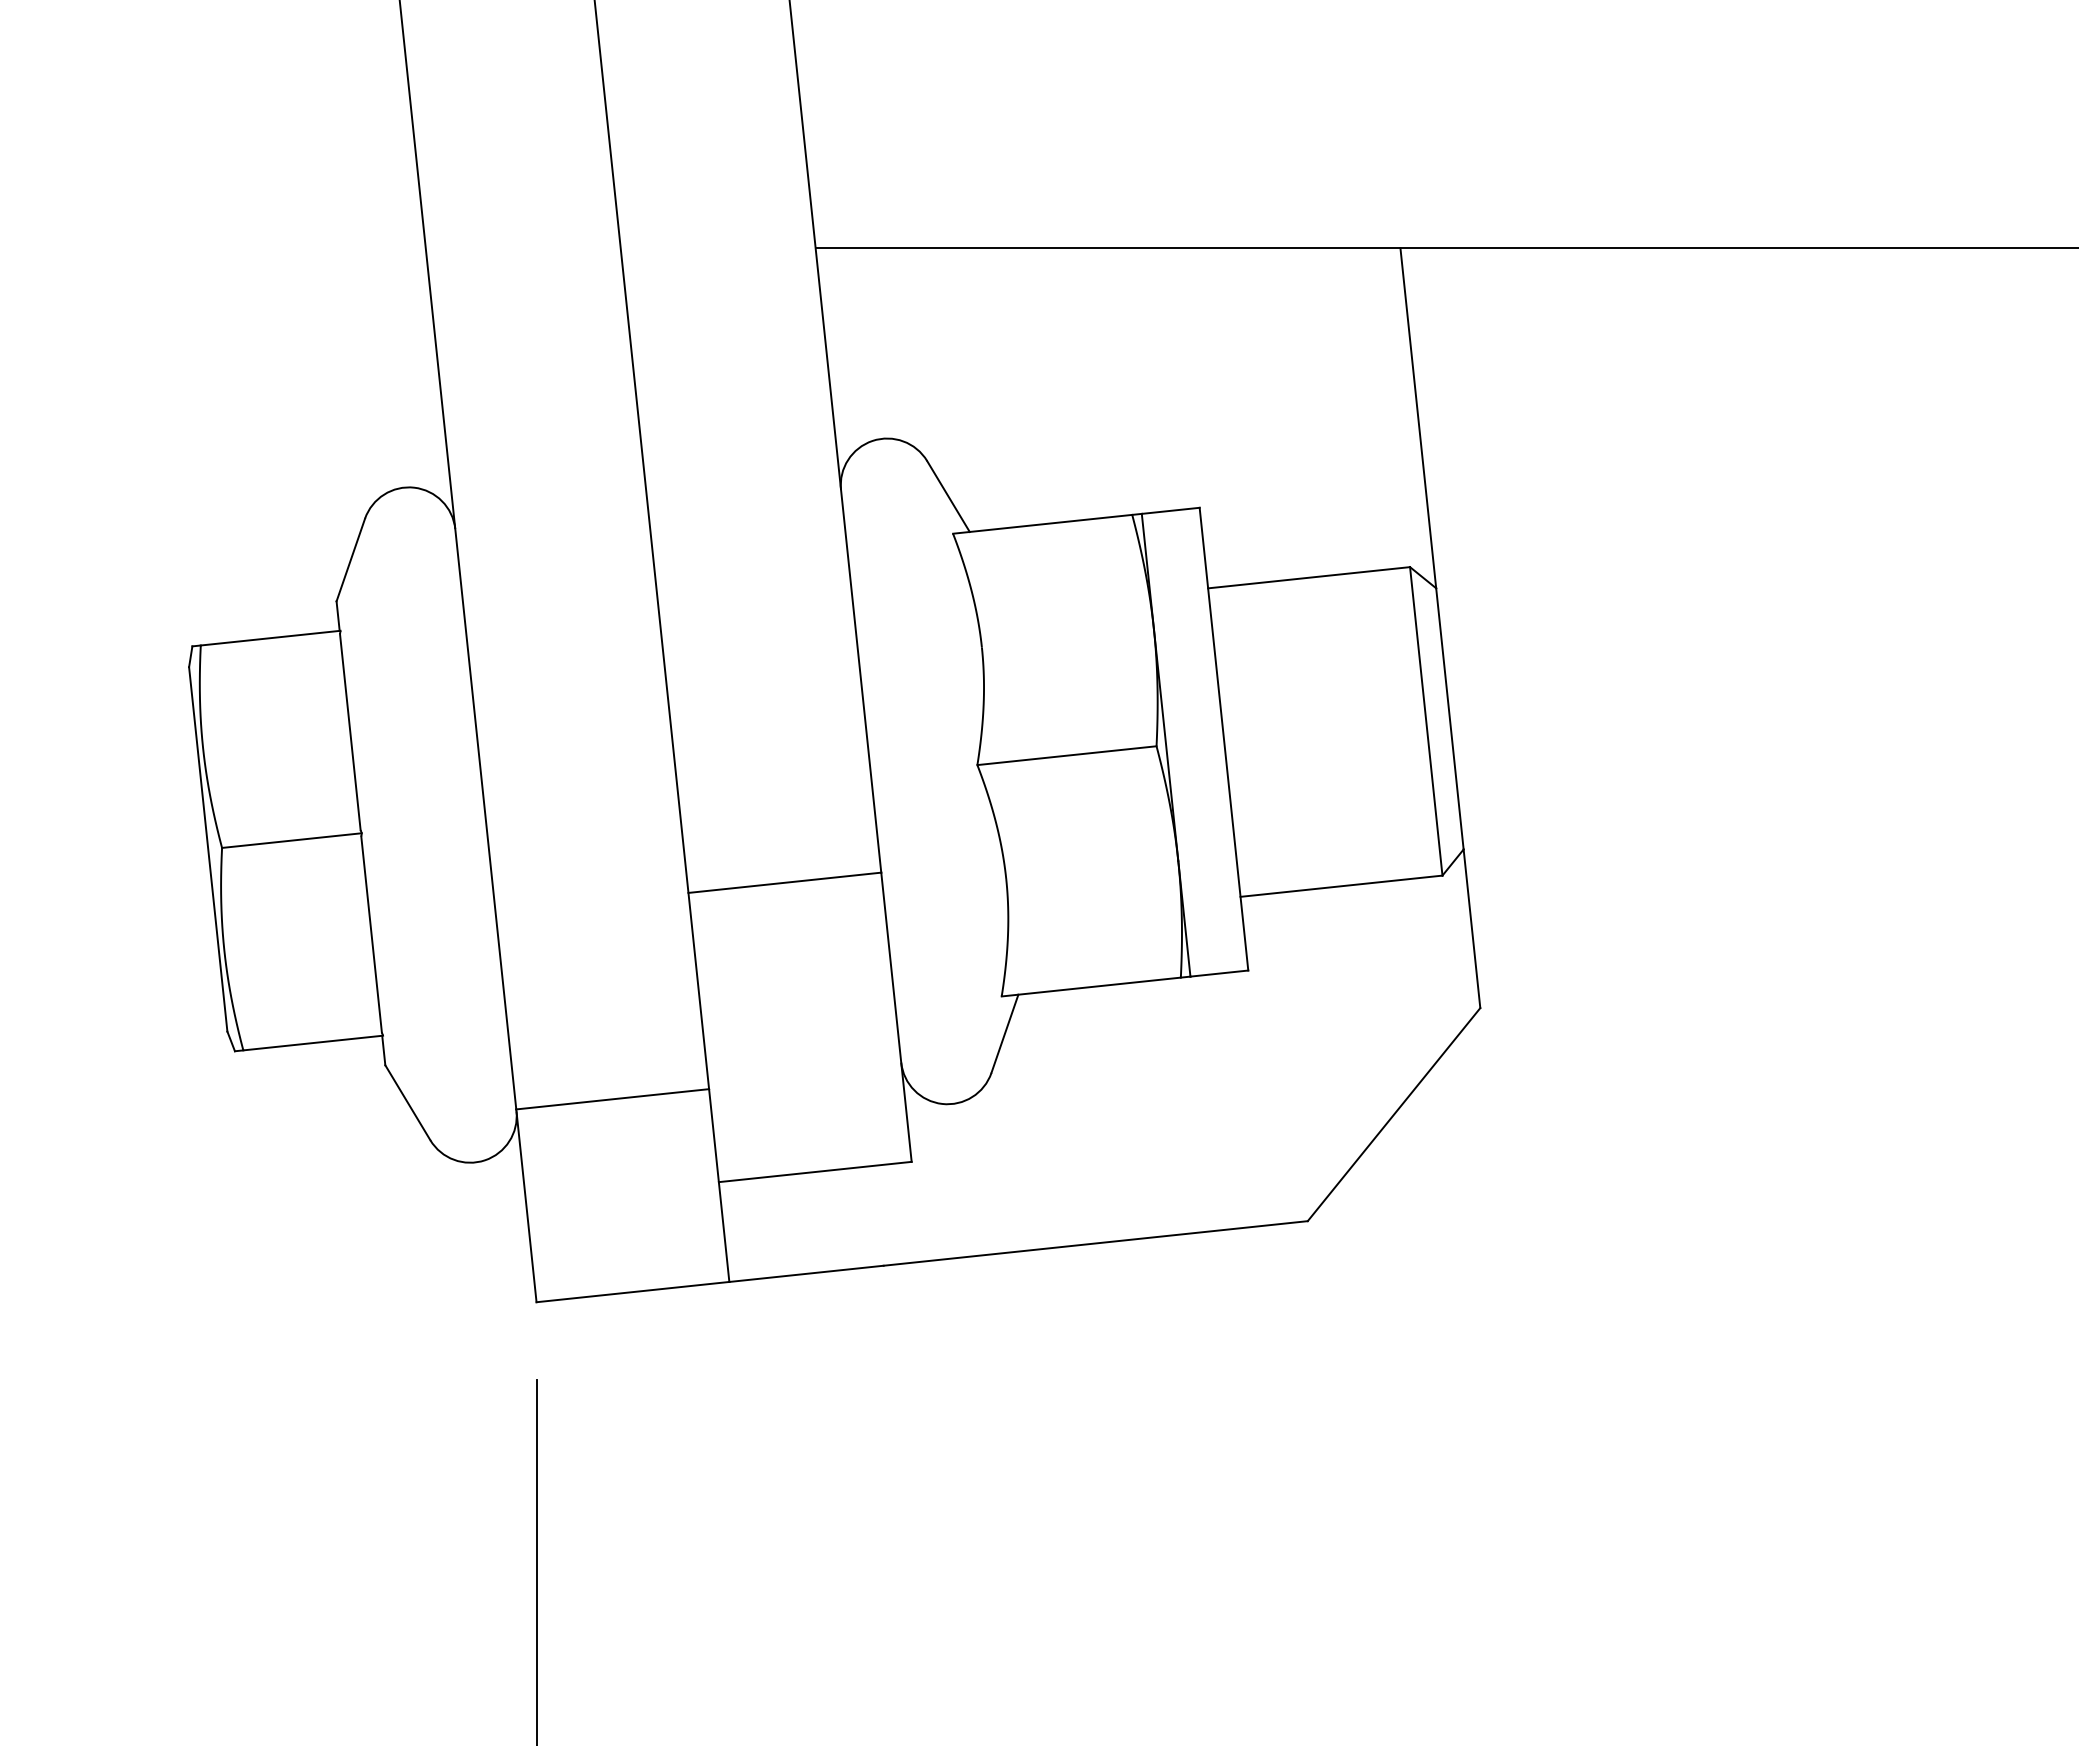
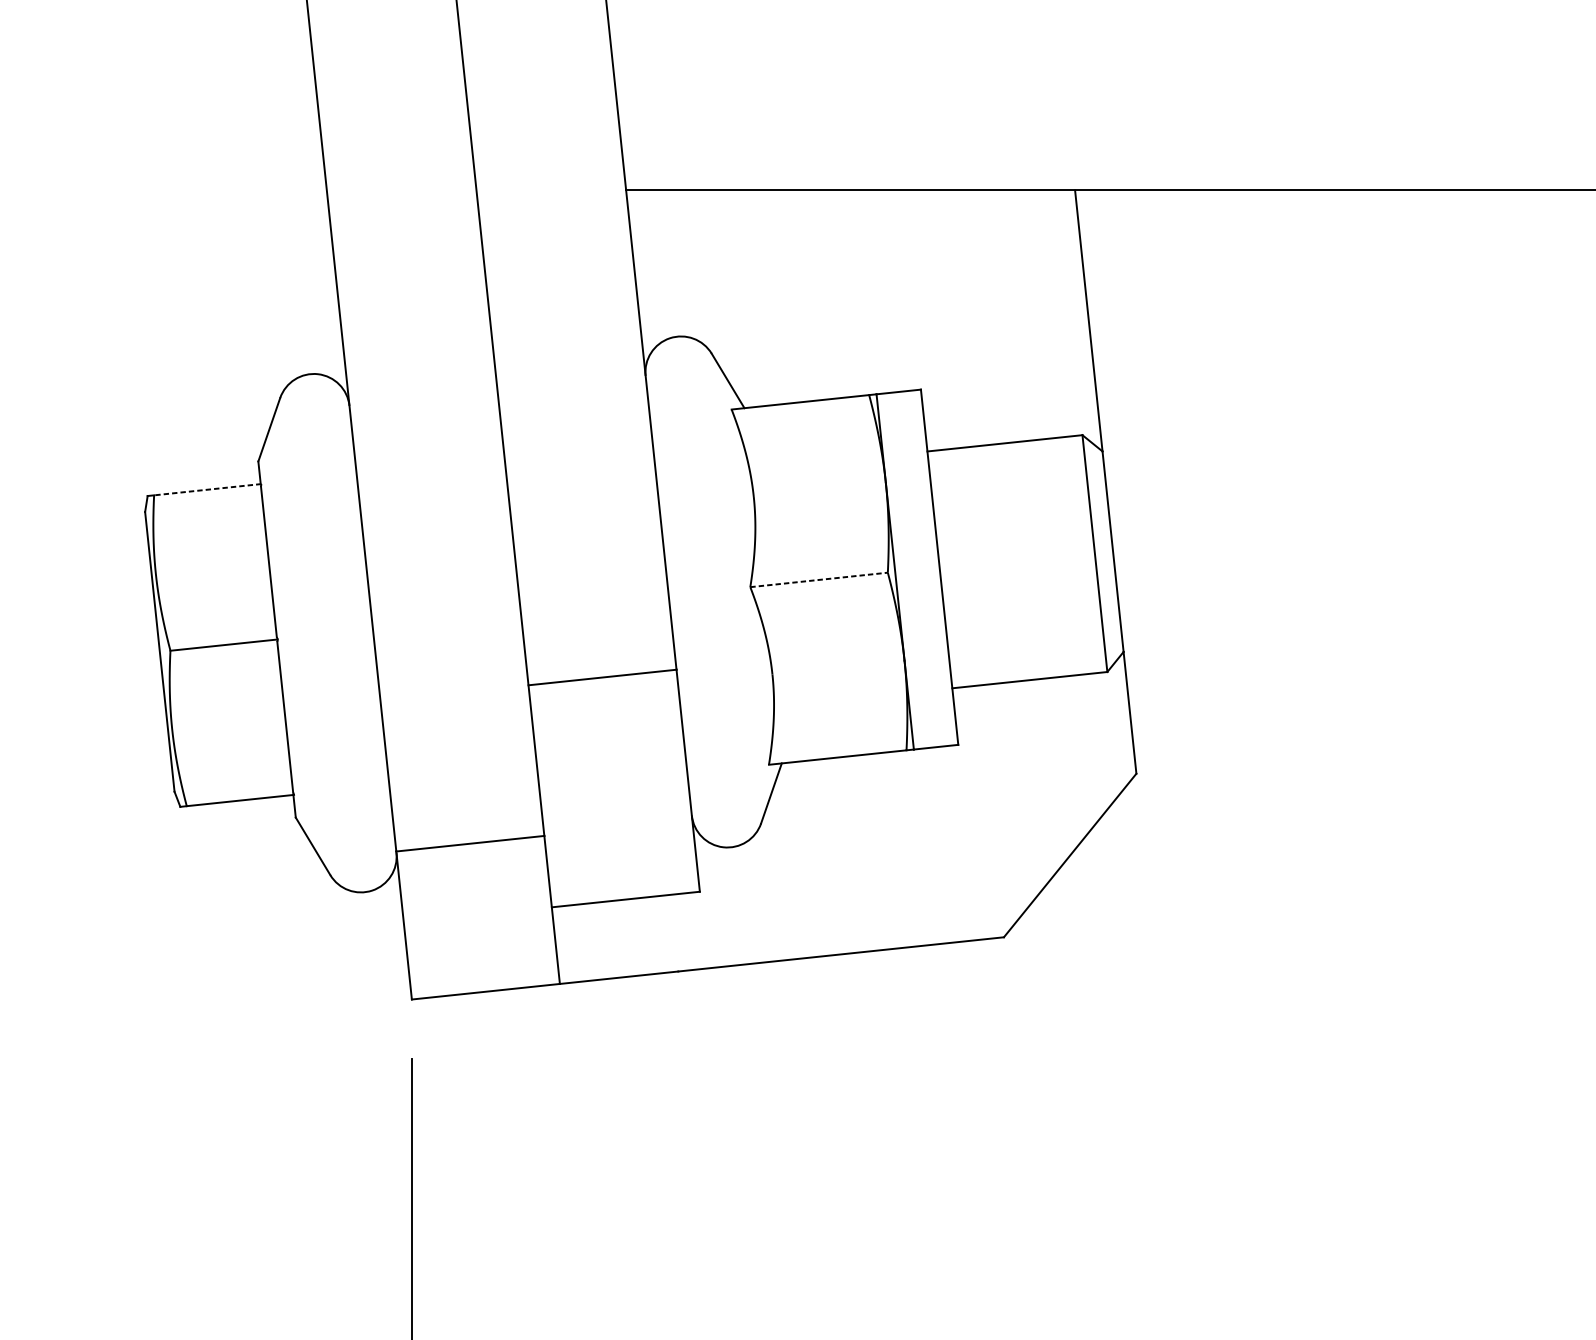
line: (270, 638) -> (207, 489), solid -> dashed
line: (1067, 755) -> (819, 579), solid -> dashed

